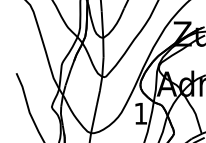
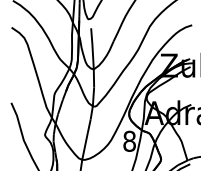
text: (140, 112) -> (129, 140), 1 -> 8

